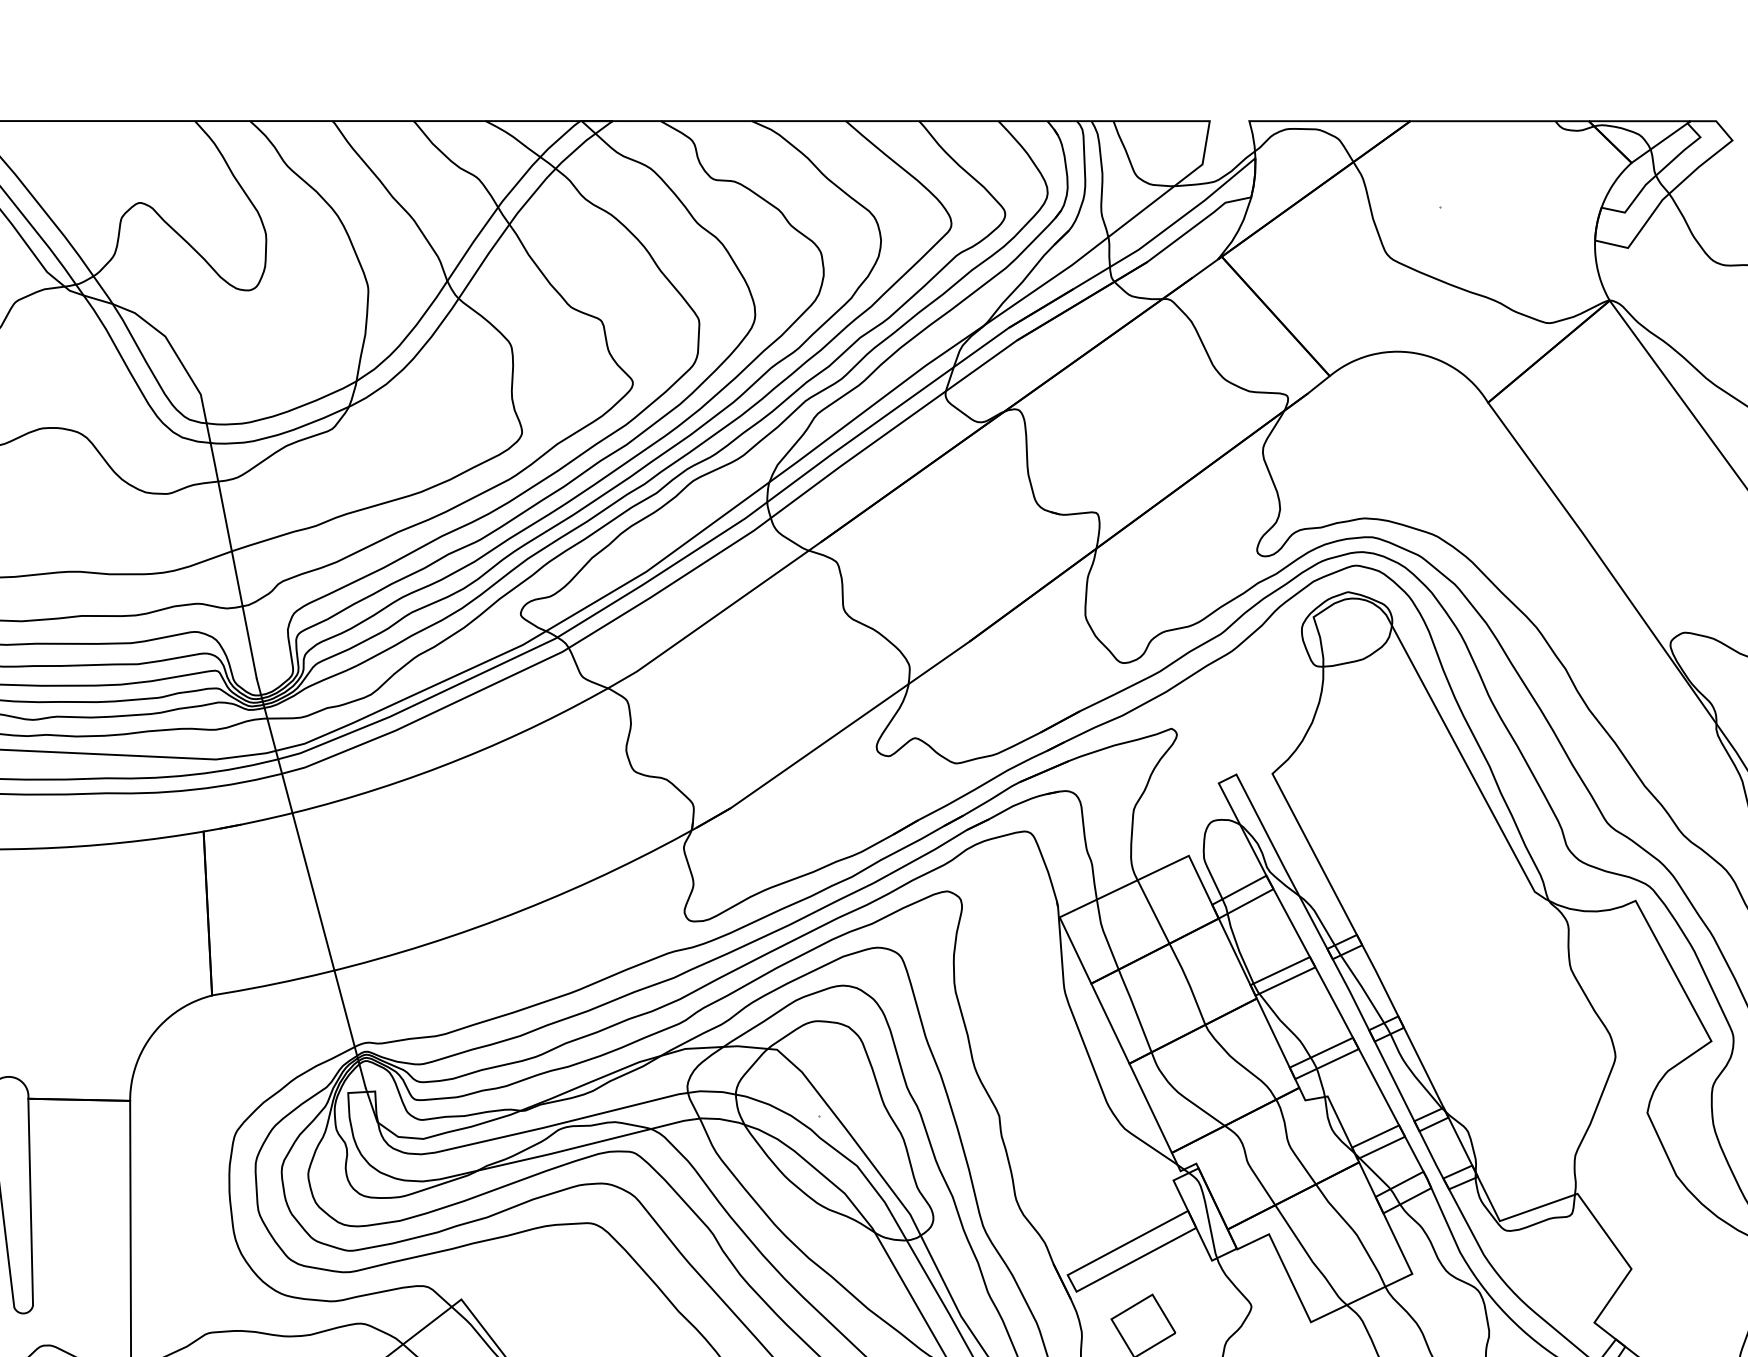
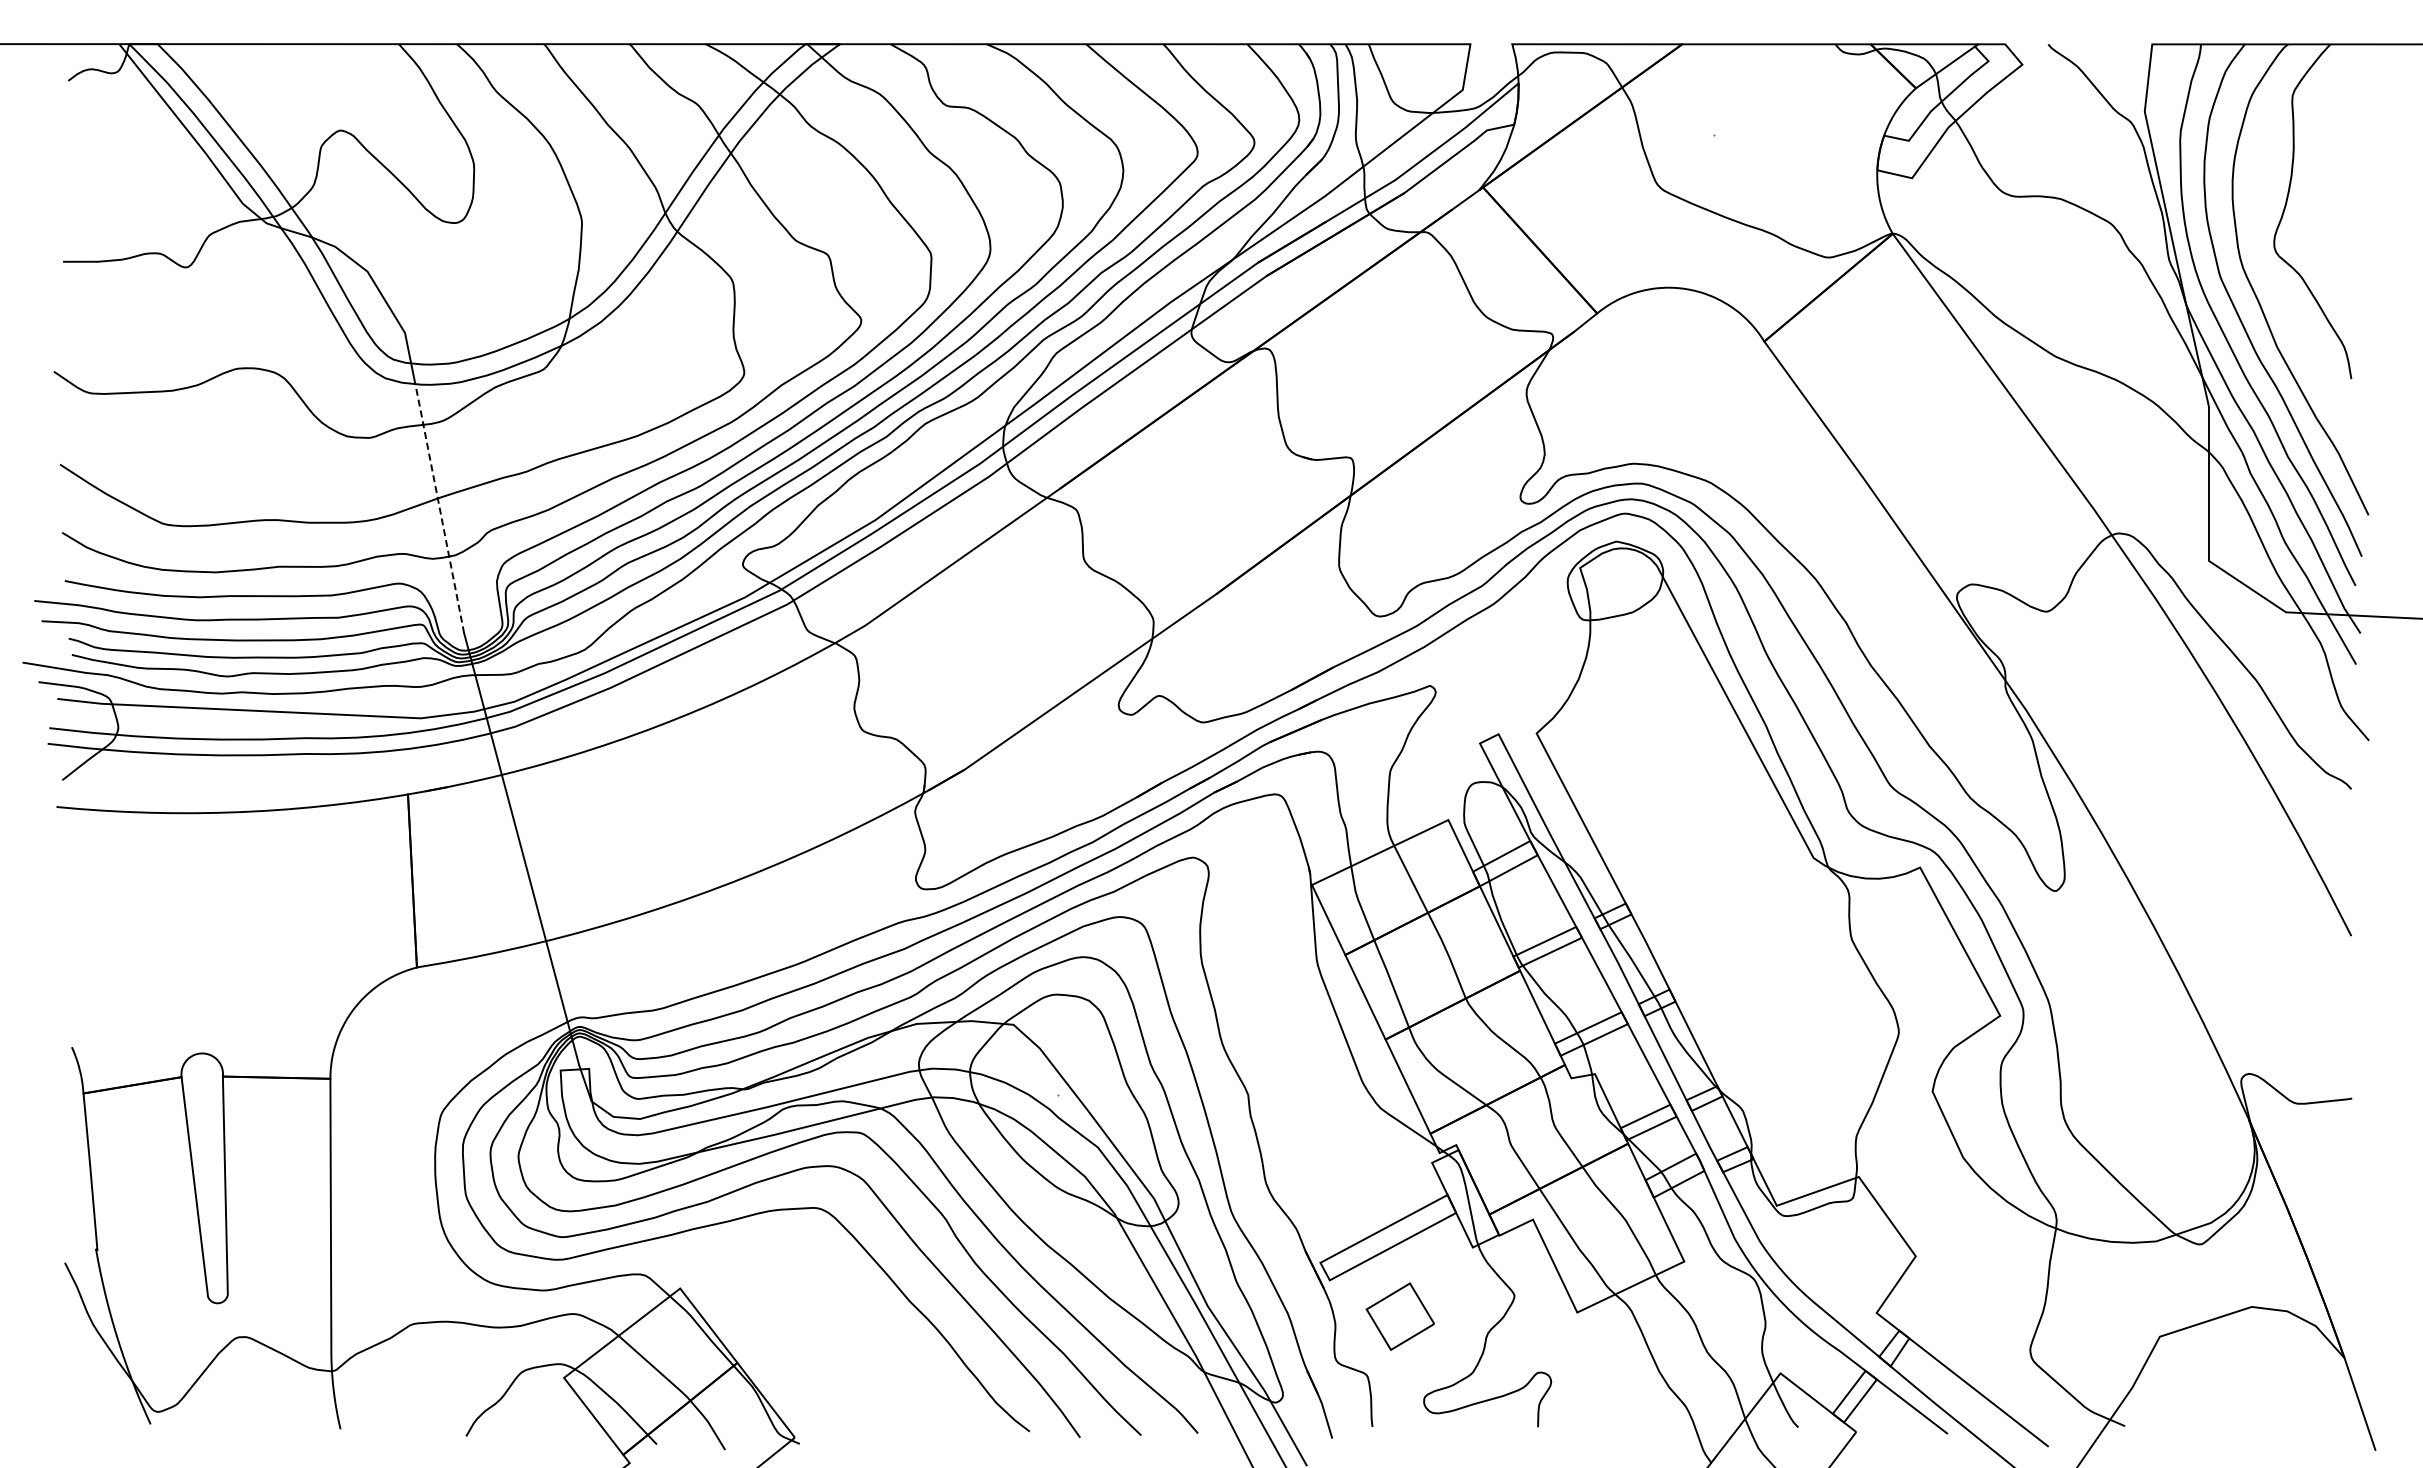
line: (233, 559) -> (439, 507), solid -> dashed

